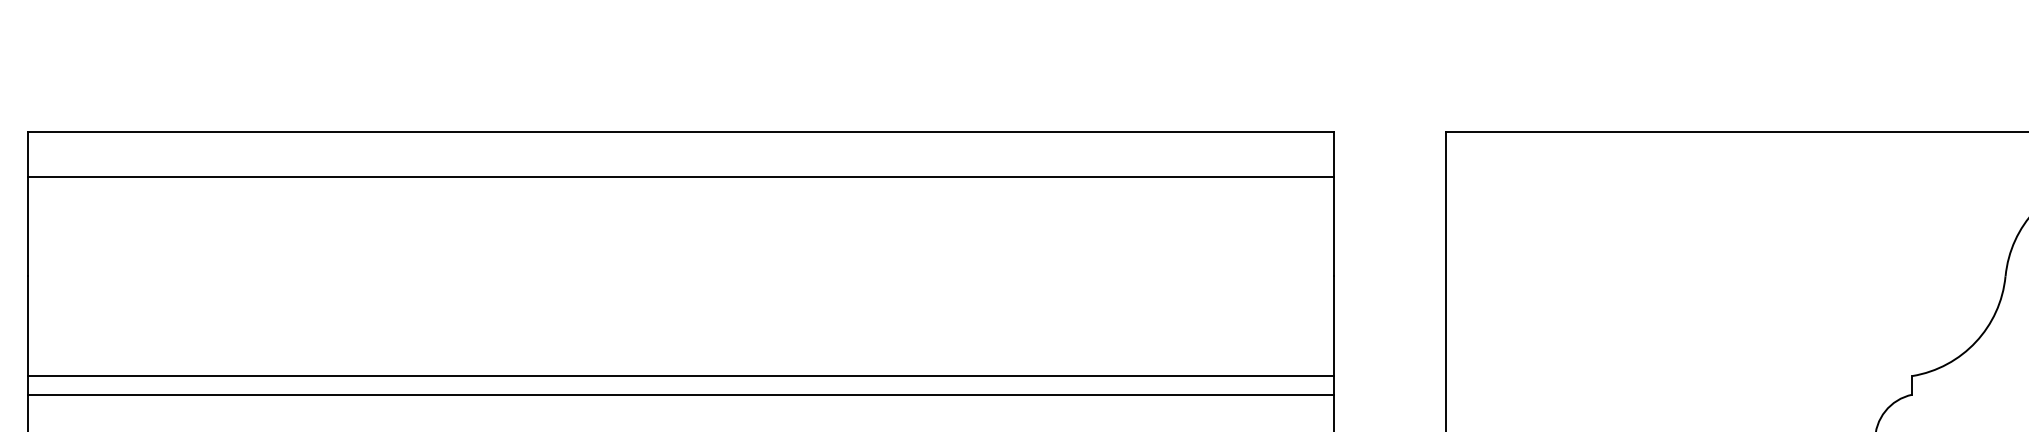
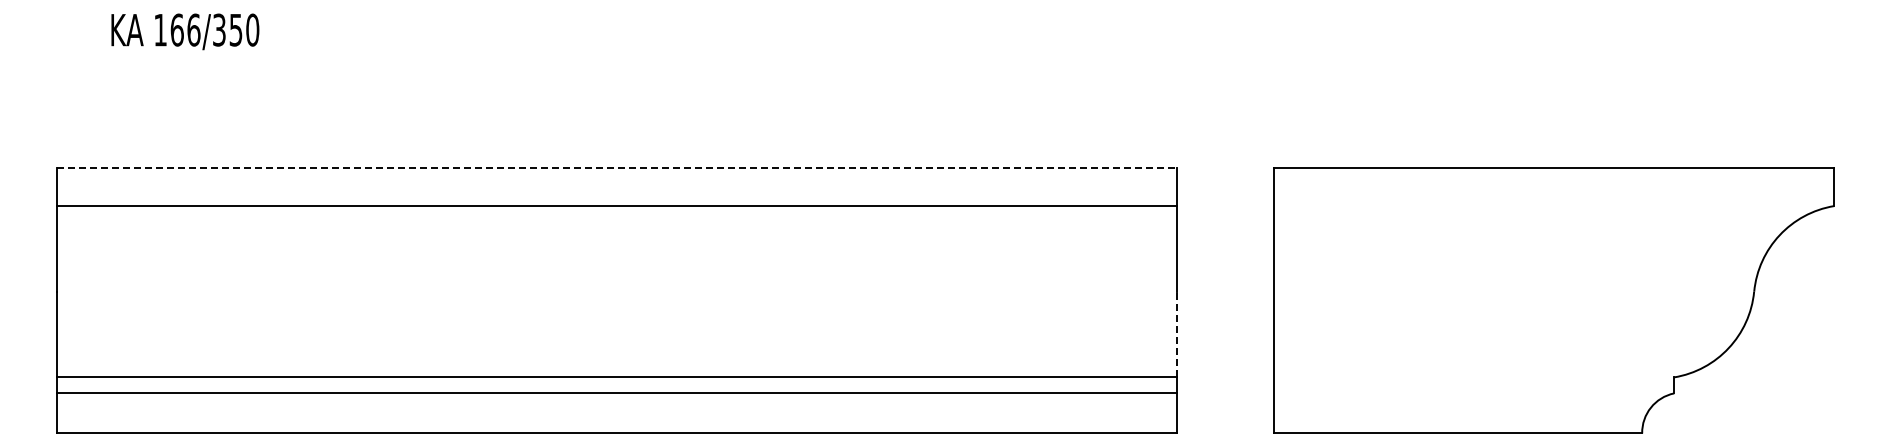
line: (681, 131) -> (617, 167), solid -> dashed
line: (1333, 326) -> (1177, 334), solid -> dashed

